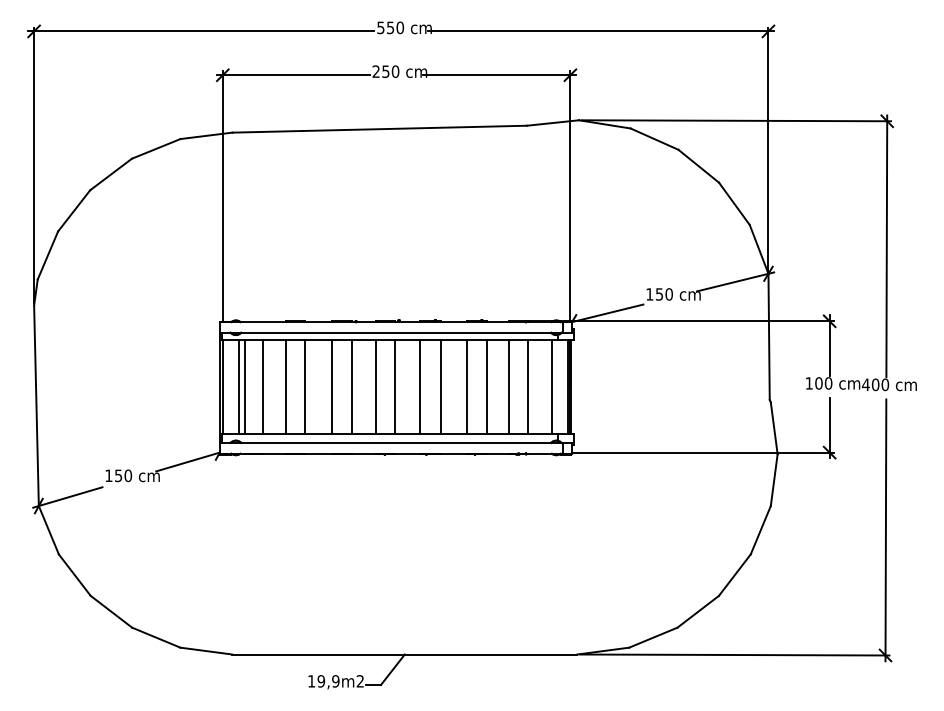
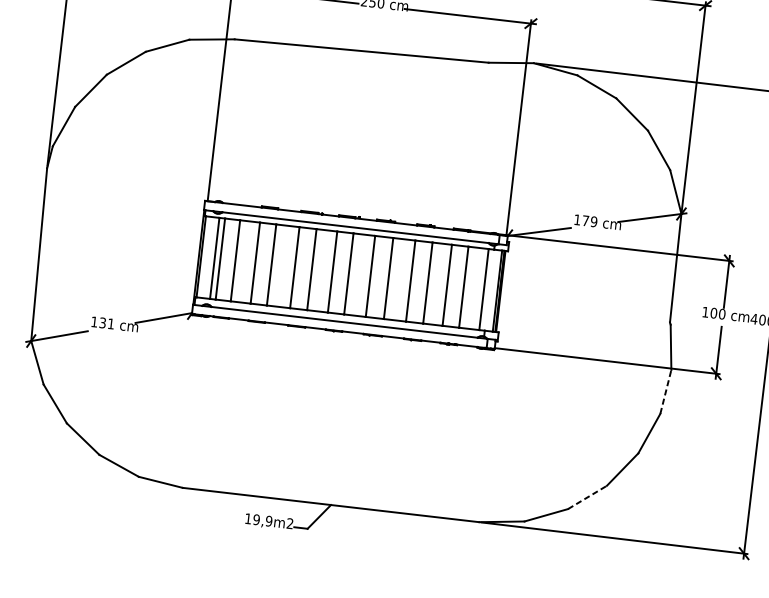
text: (664, 294) -> (590, 221), 150 -> 179
text: (123, 475) -> (107, 323), 150 -> 131
line: (774, 479) -> (666, 391), solid -> dashed
line: (698, 611) -> (587, 497), solid -> dashed

